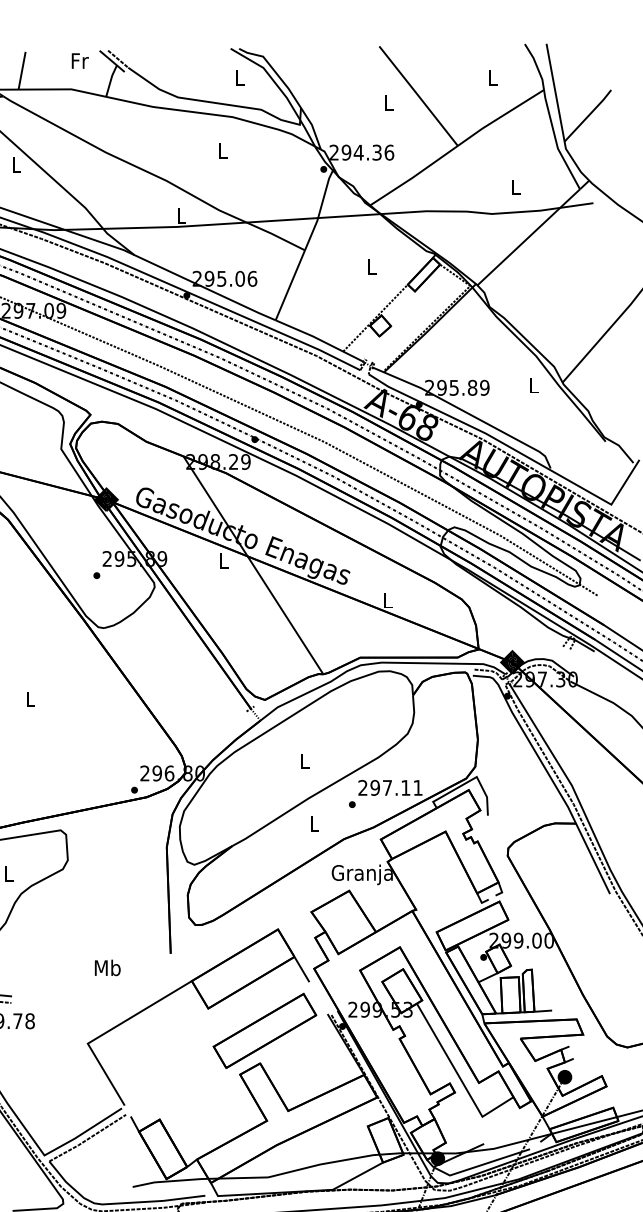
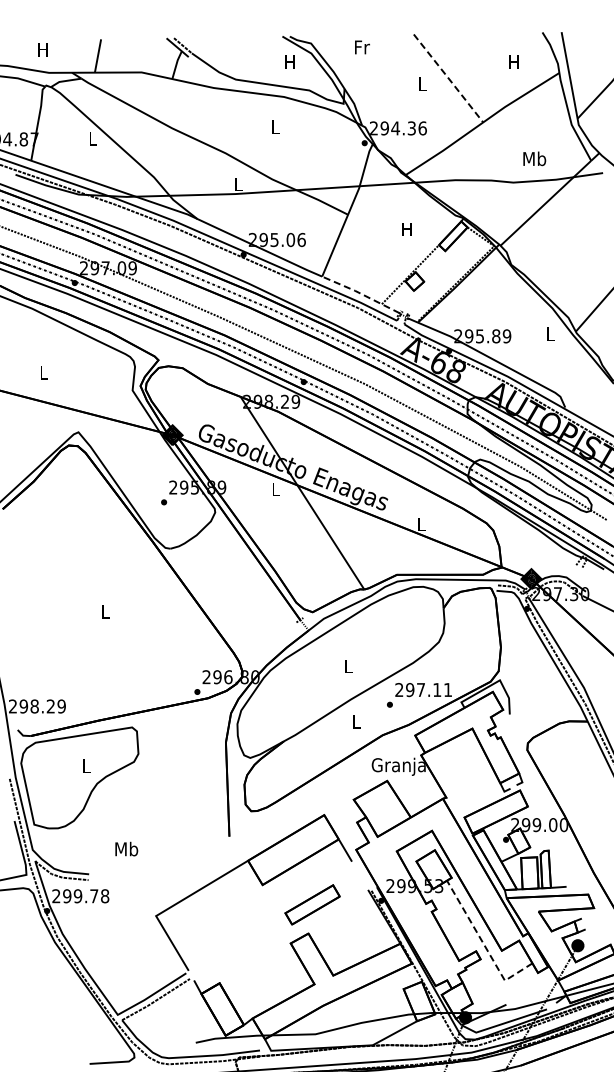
text: (80, 61) -> (362, 47), moved
text: (238, 76) -> (289, 61), L -> H
text: (492, 76) -> (513, 61), L -> H
line: (418, 95) -> (448, 77), solid -> dashed
text: (515, 186) -> (534, 158), L -> Mb
text: (371, 267) -> (406, 229), L -> H
line: (319, 339) -> (360, 293), solid -> dashed
text: (107, 967) -> (126, 848), moved
part: (264, 1030) -> (312, 904), size x0.6
line: (459, 1076) -> (484, 945), solid -> dashed

